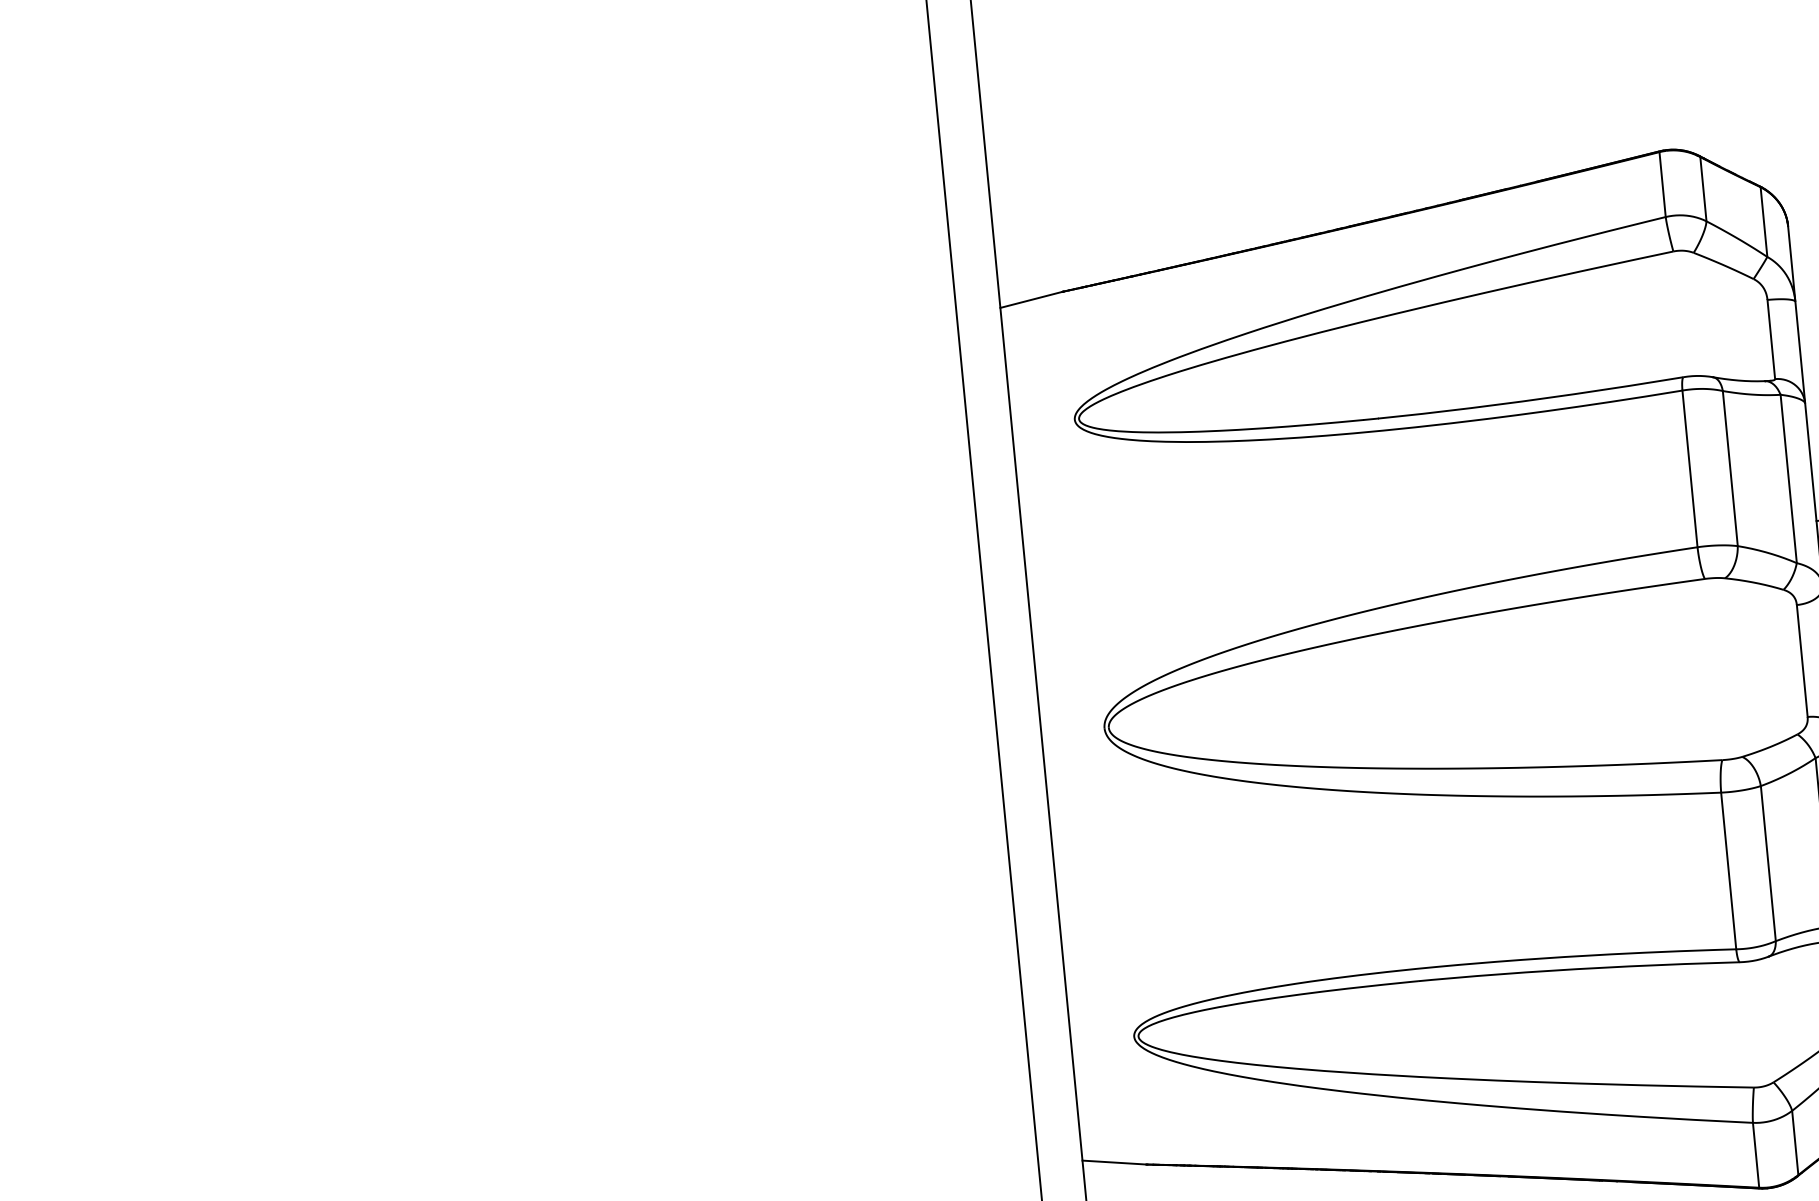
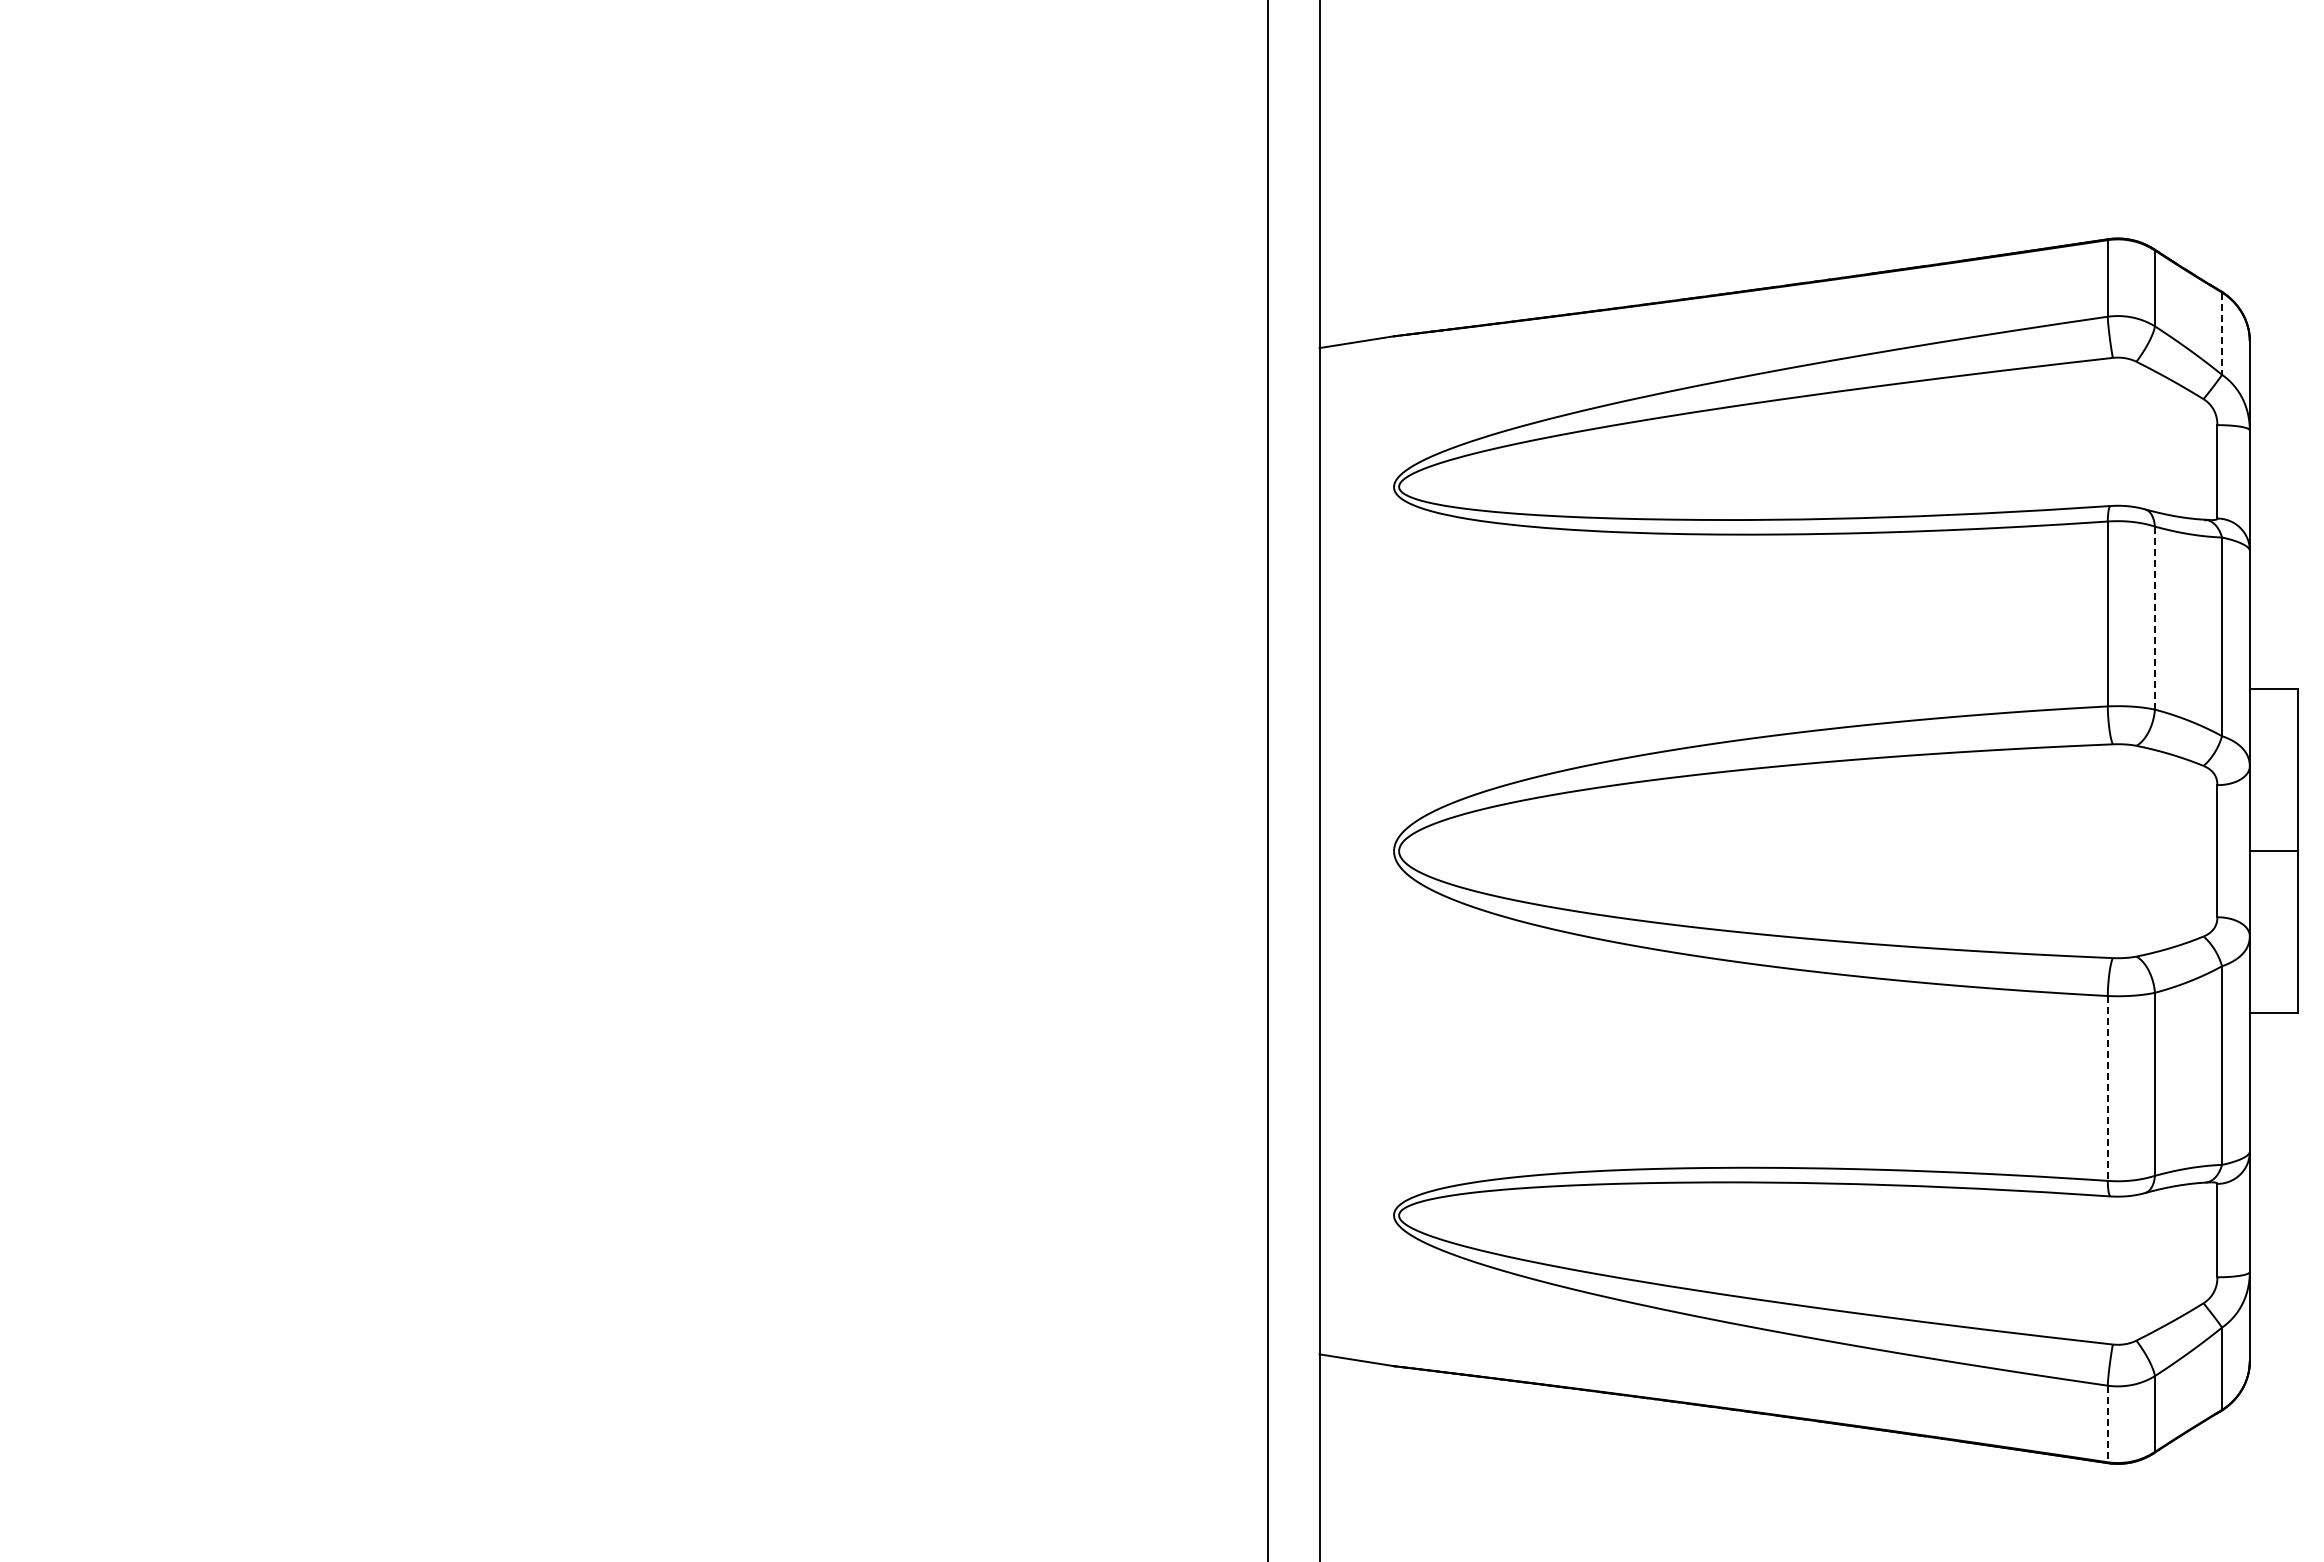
line: (1764, 222) -> (2222, 334), solid -> dashed
line: (1729, 468) -> (2154, 618), solid -> dashed
line: (1728, 871) -> (2107, 1088), solid -> dashed
line: (1755, 1155) -> (2107, 1424), solid -> dashed

